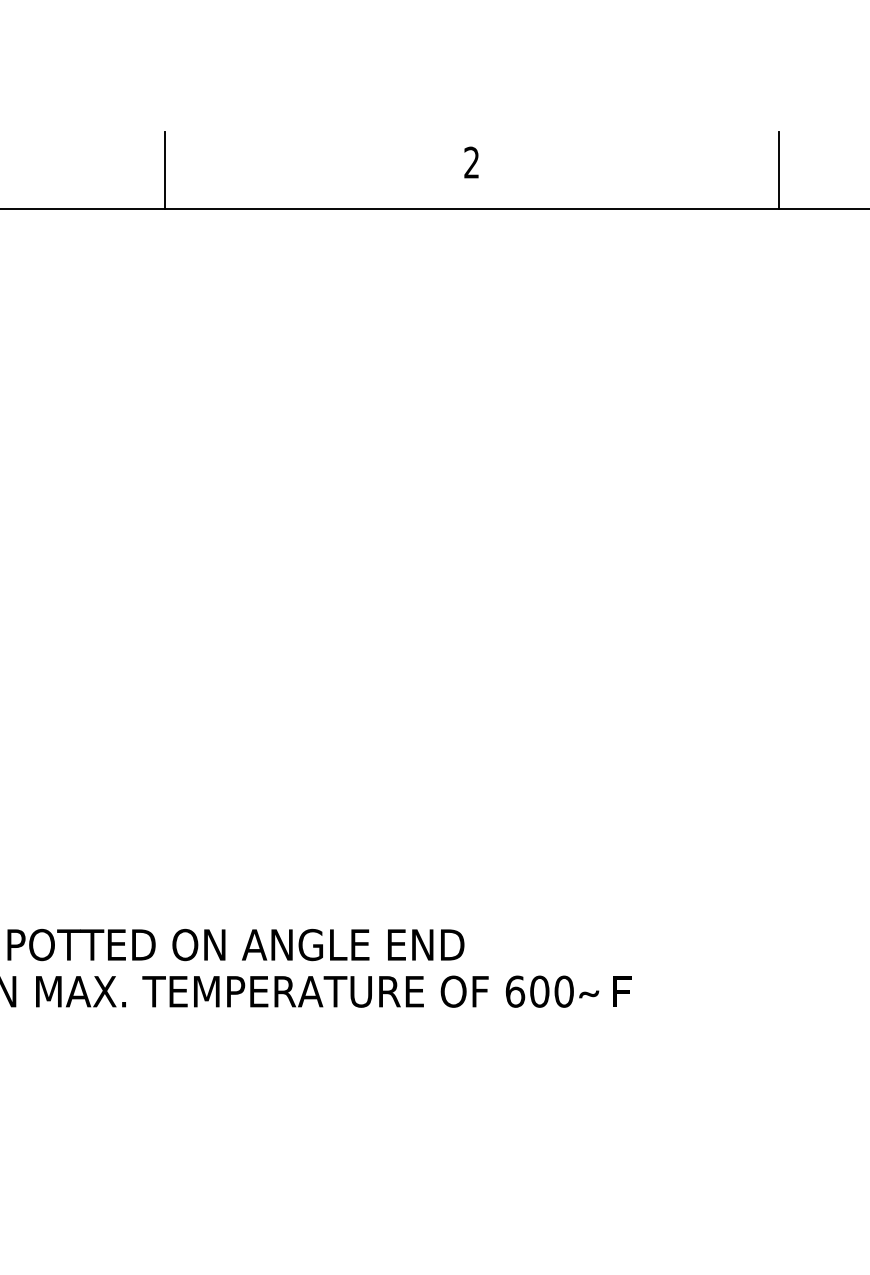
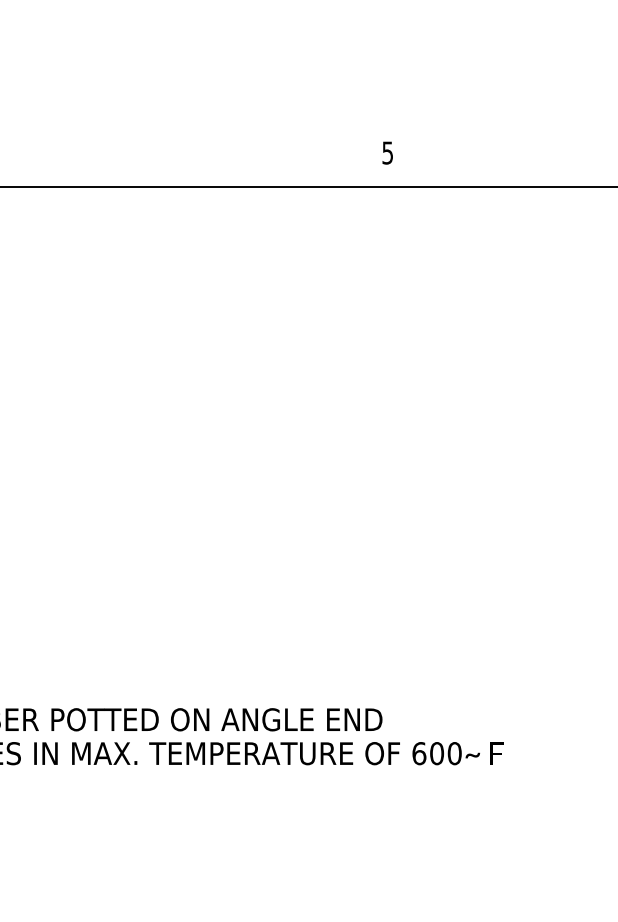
text: (471, 162) -> (387, 152), 2 -> 5
line: (165, 170) -> (165, 158), removed
line: (778, 170) -> (610, 158), removed

